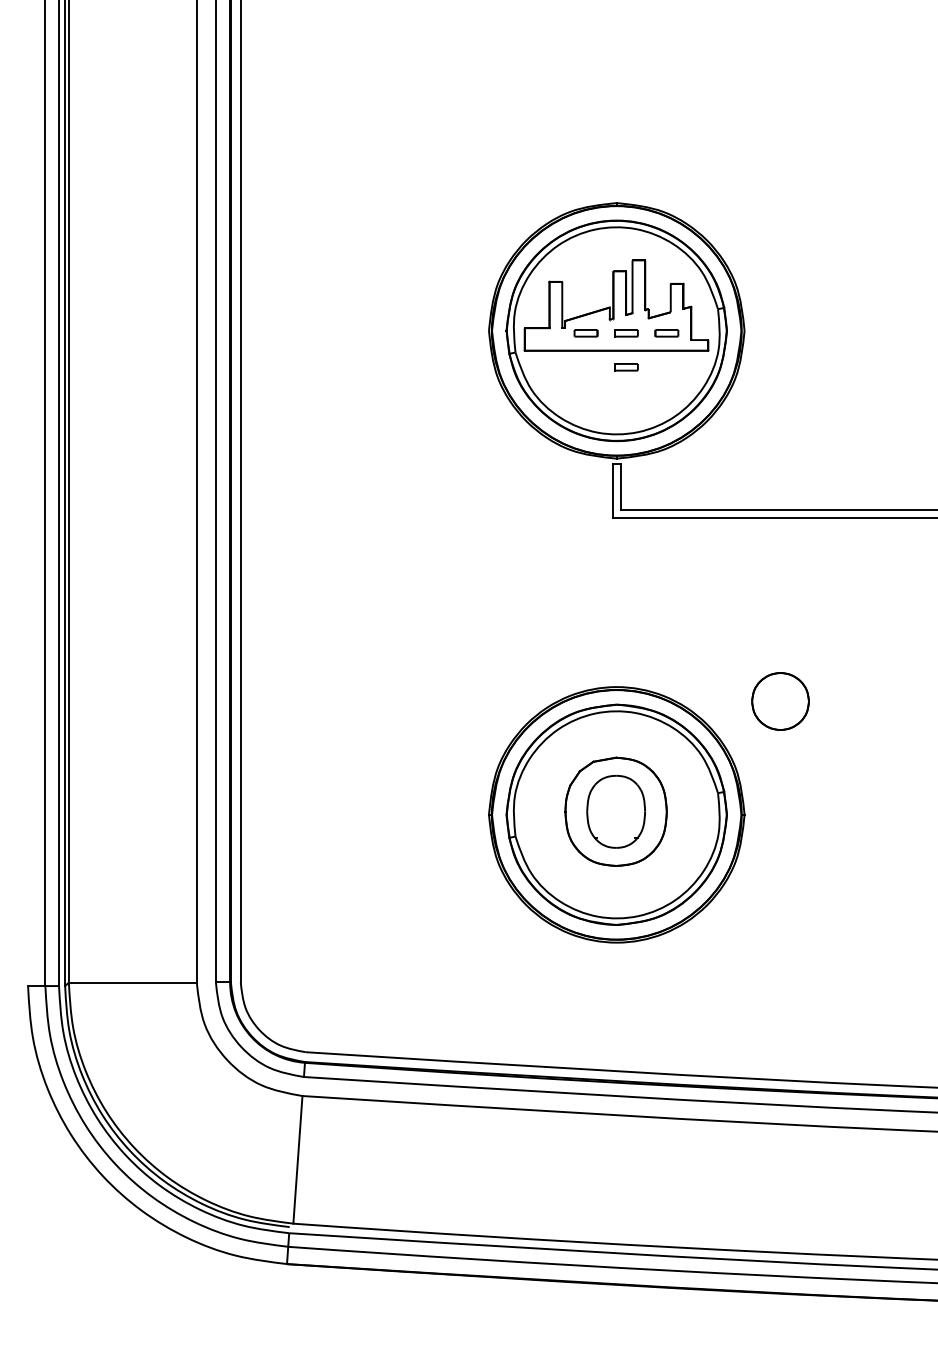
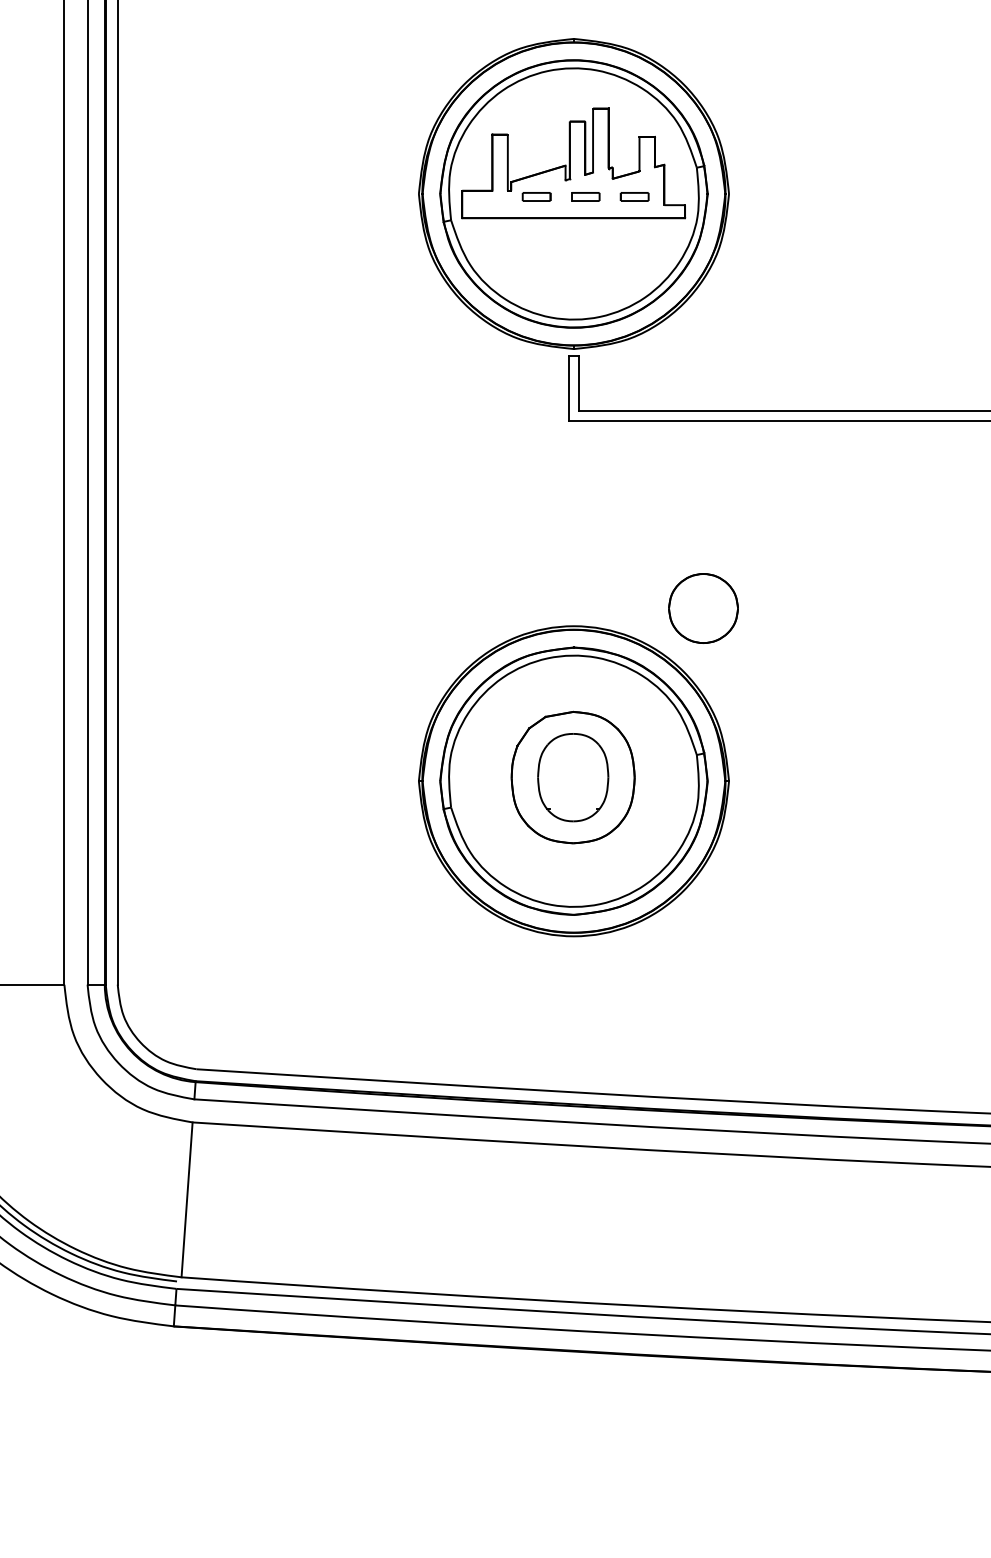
part: (626, 367) -> (585, 238), removed
part: (780, 701) -> (703, 608), moved

